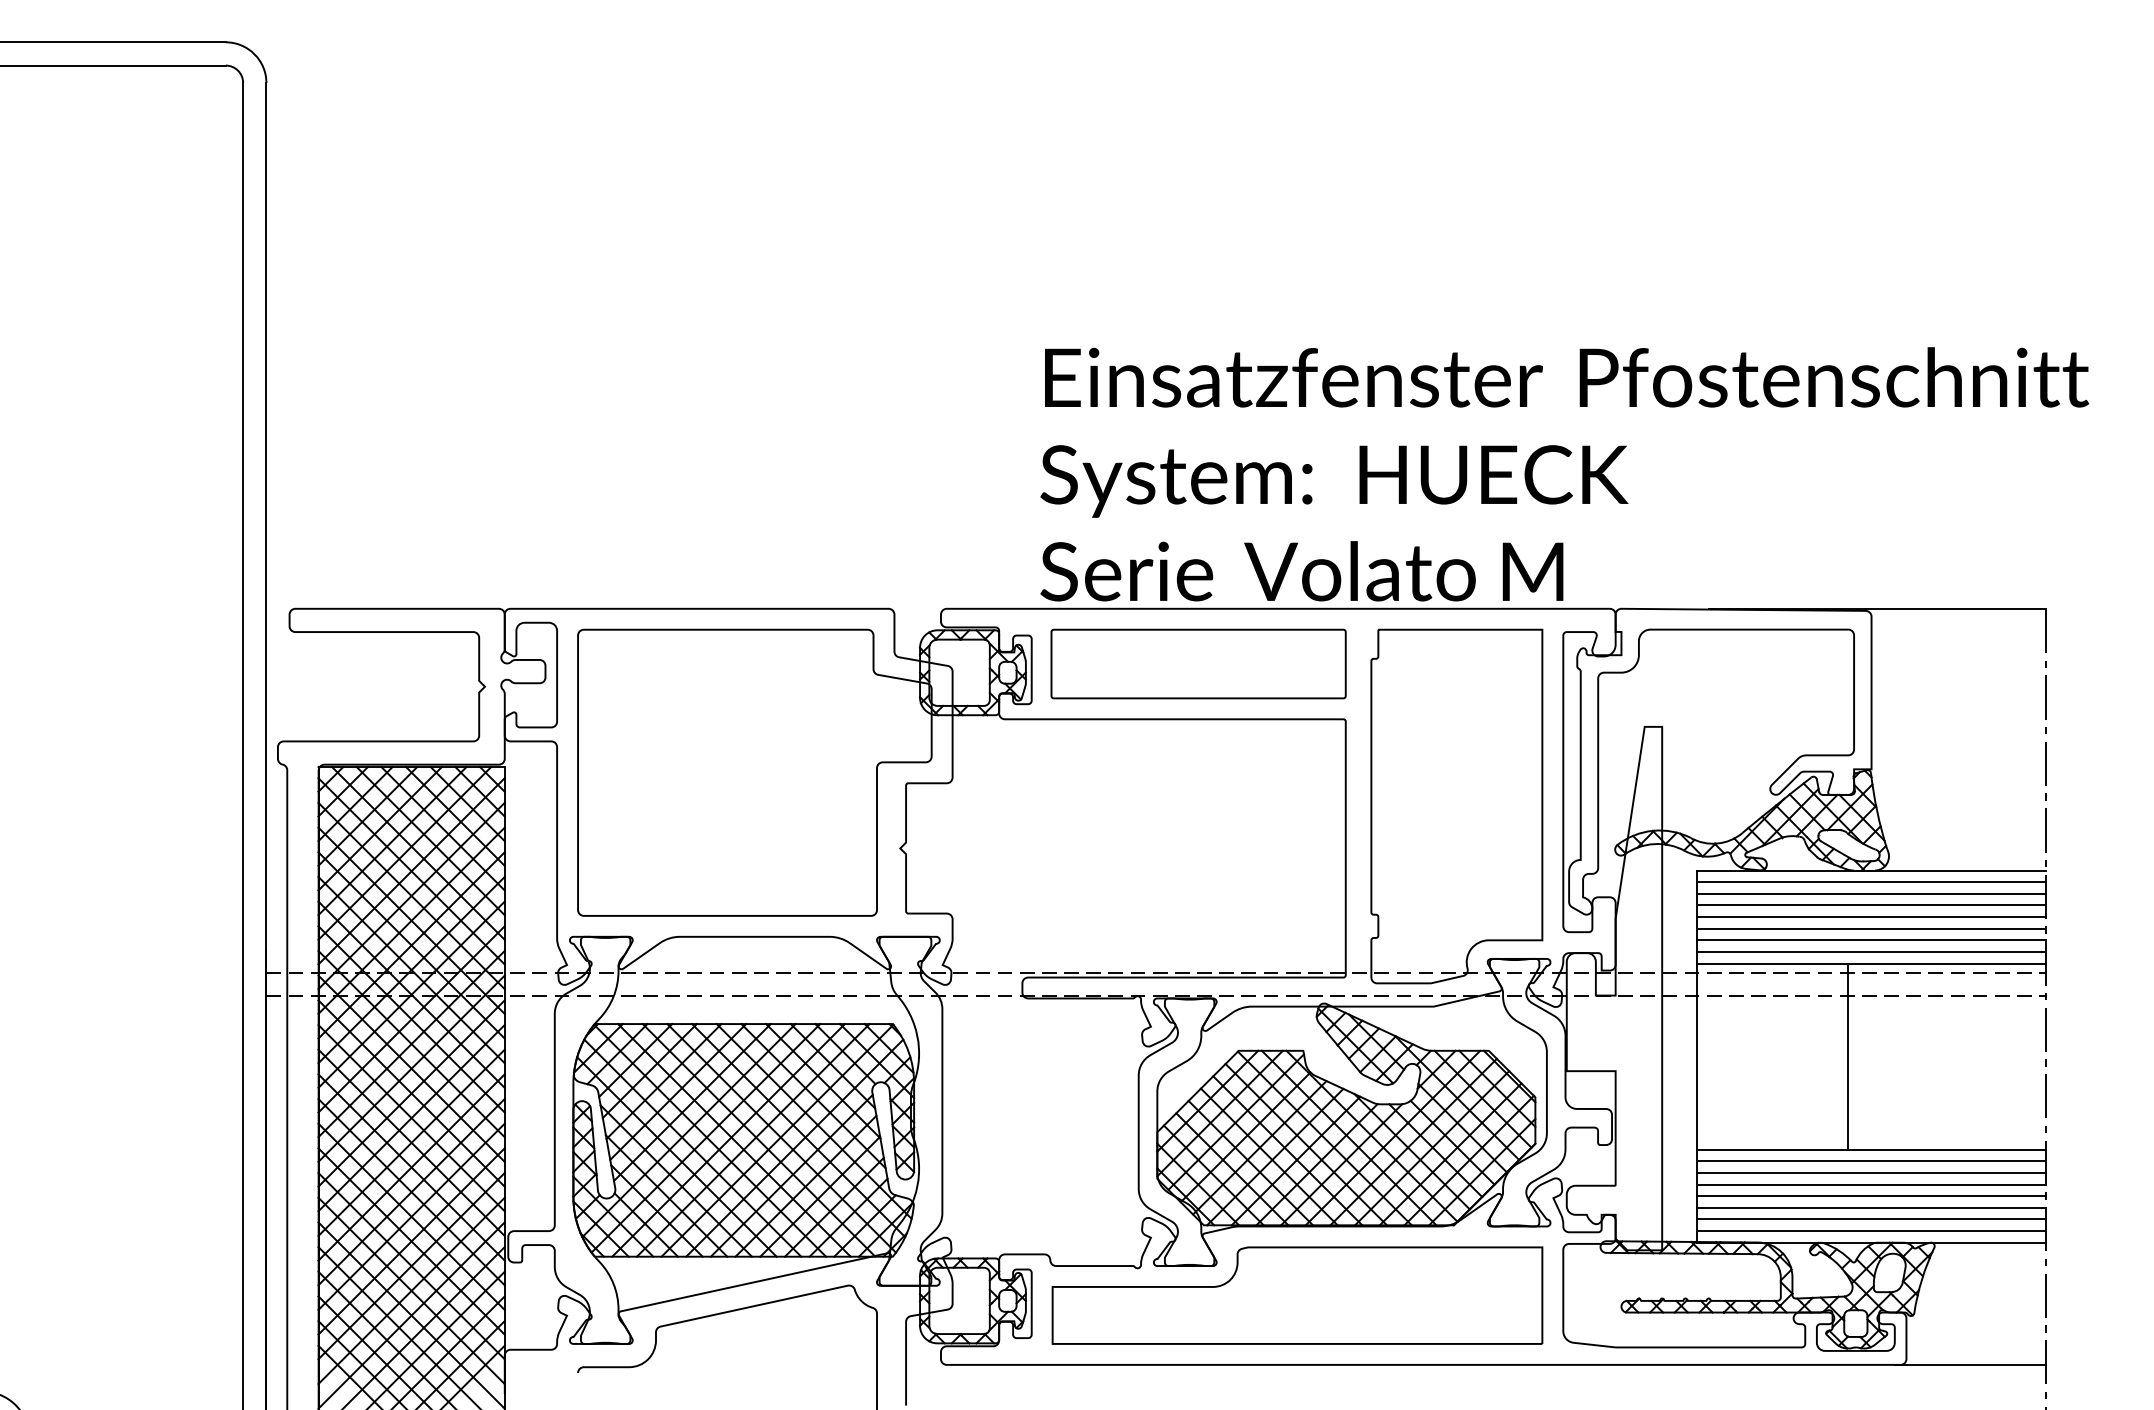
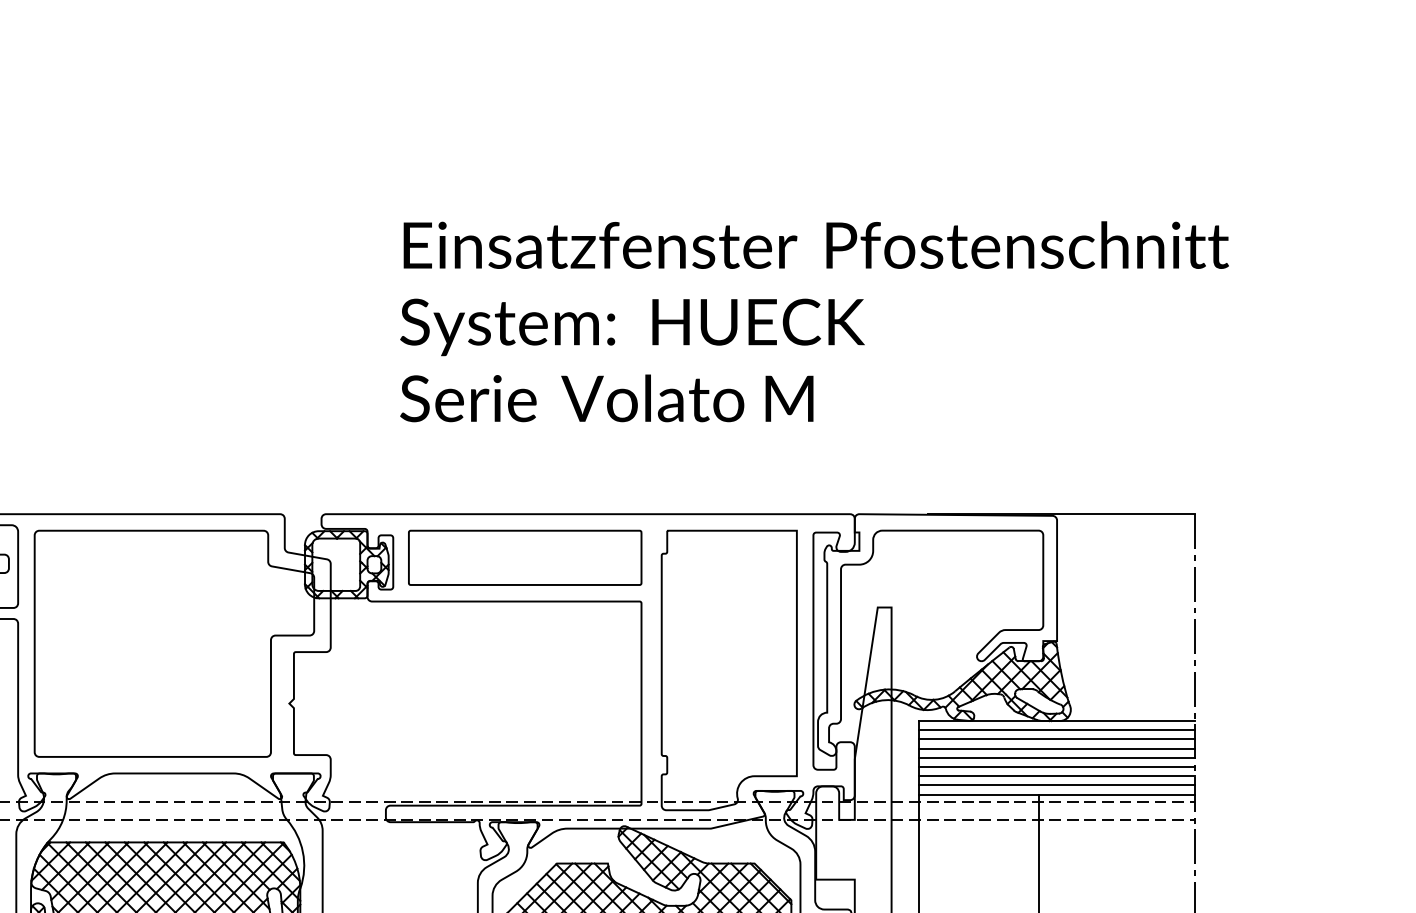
text: (1564, 474) -> (814, 321), moved

